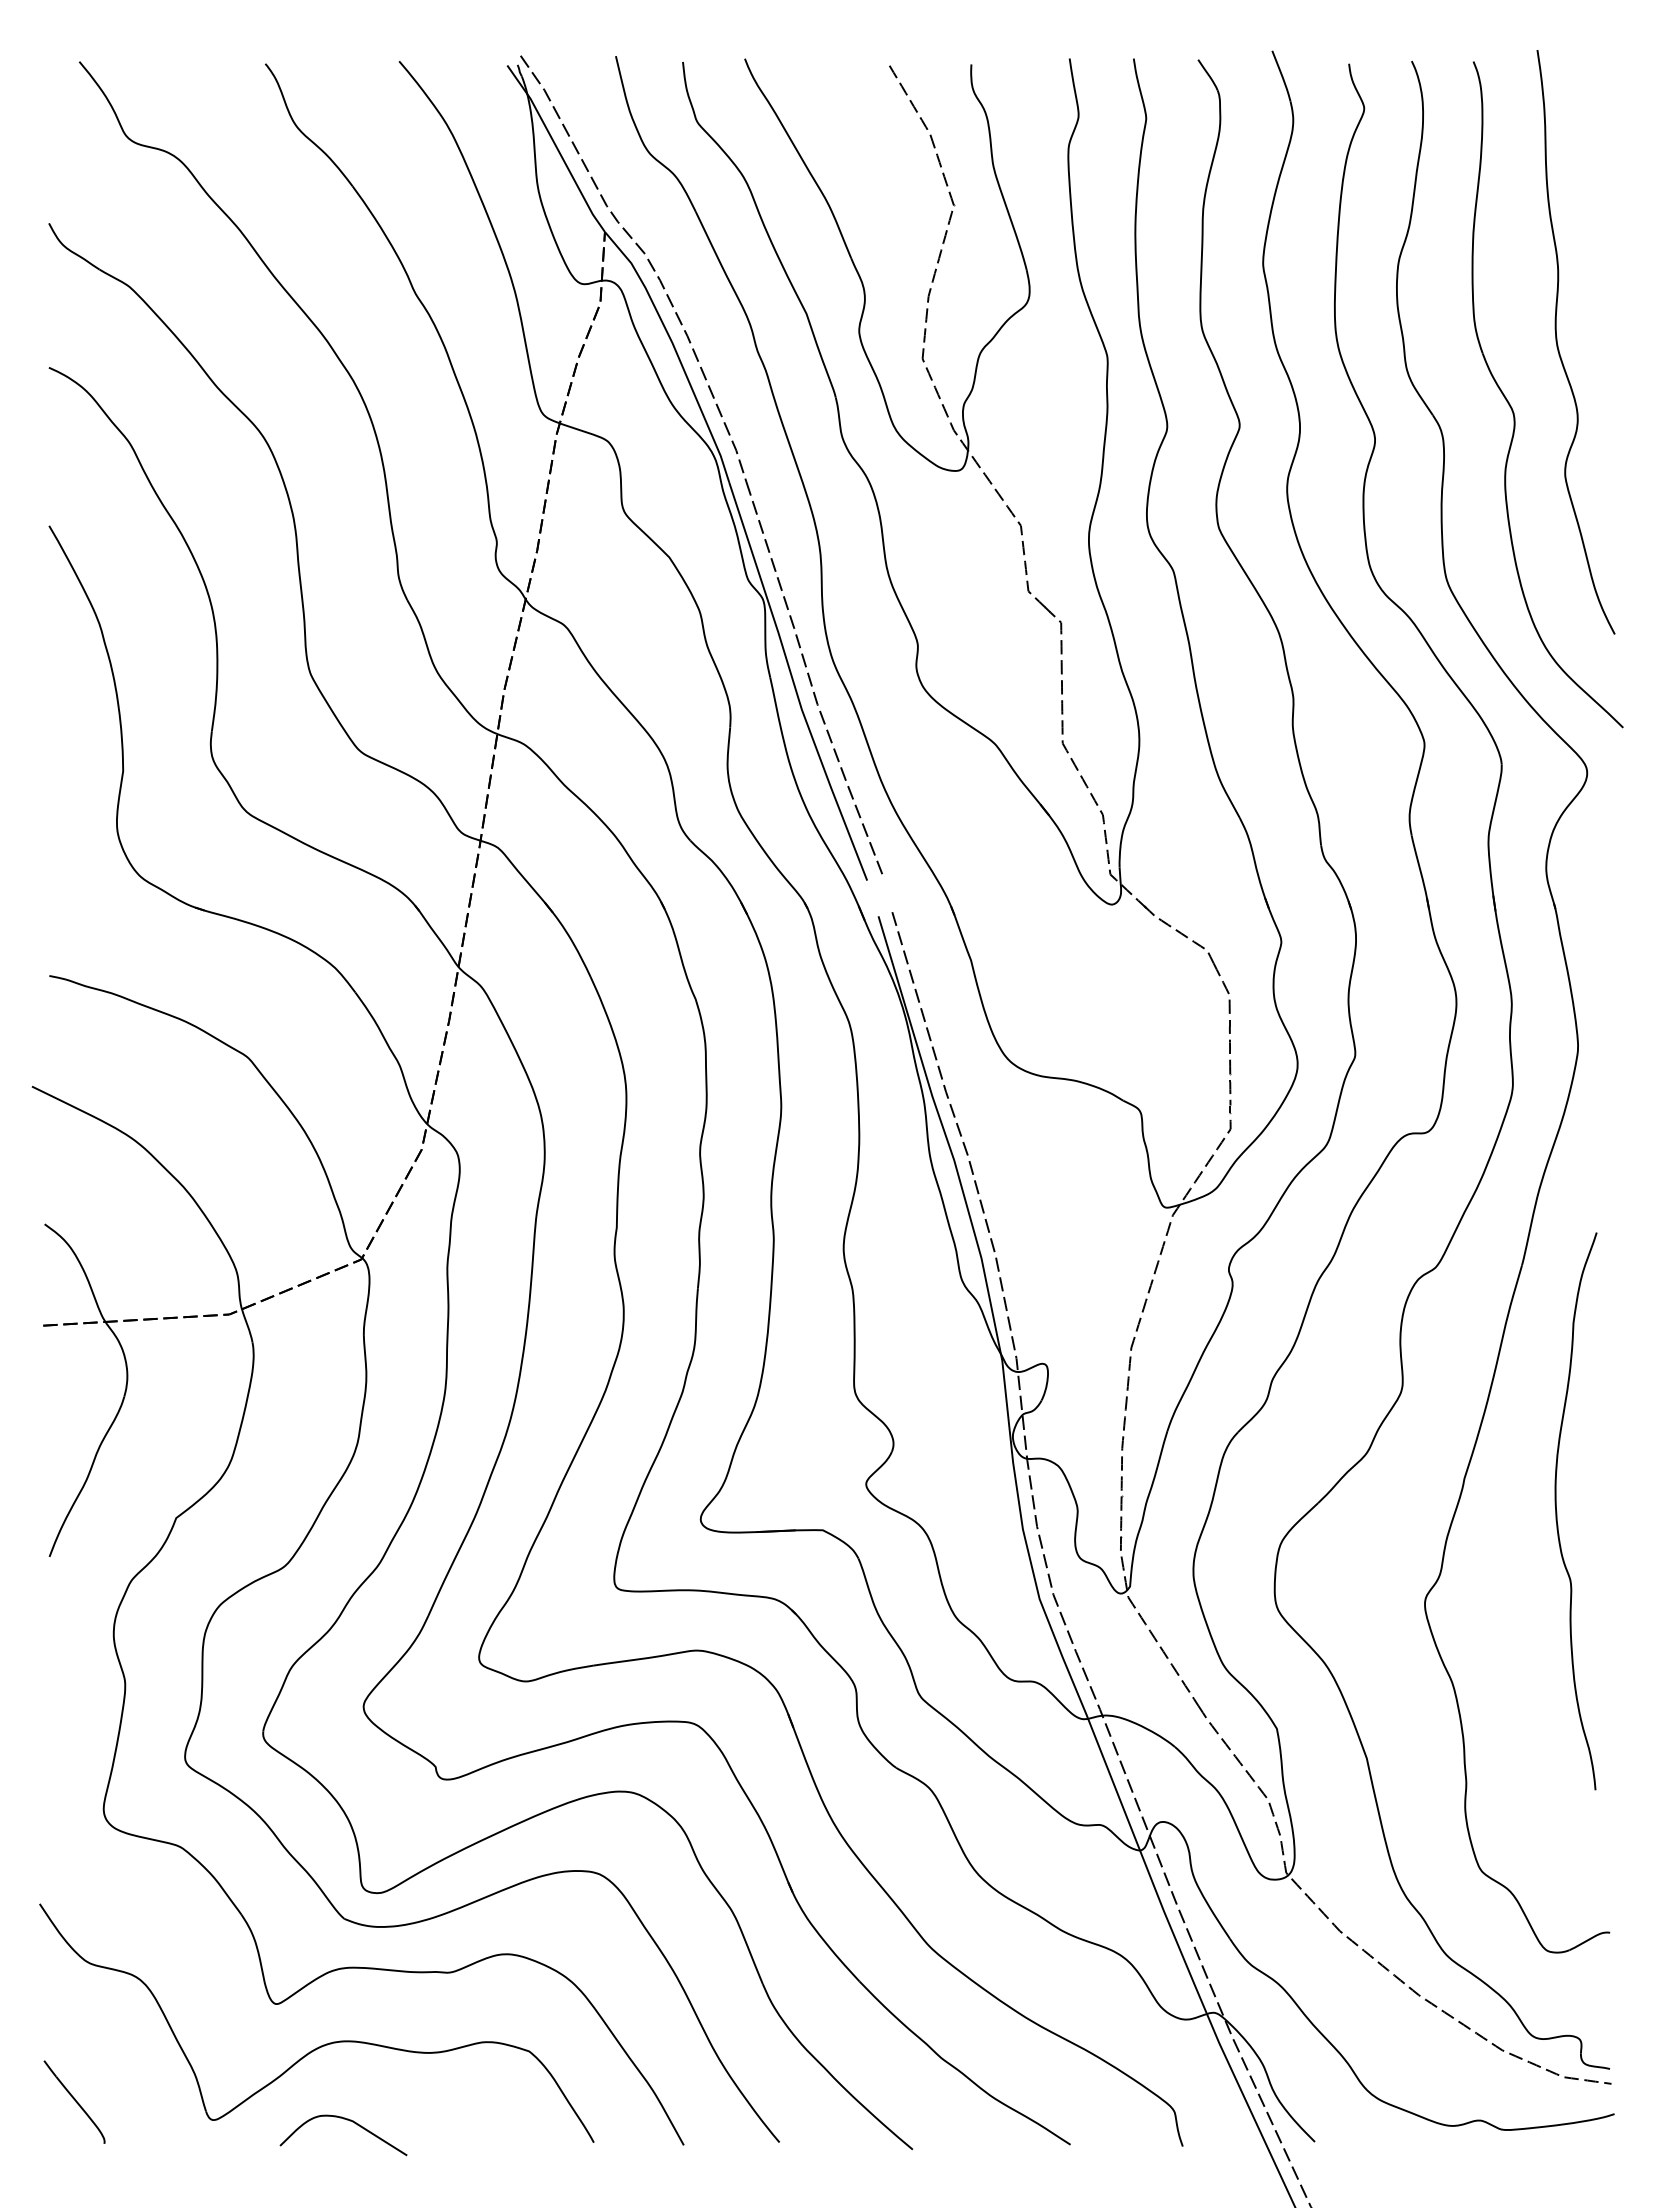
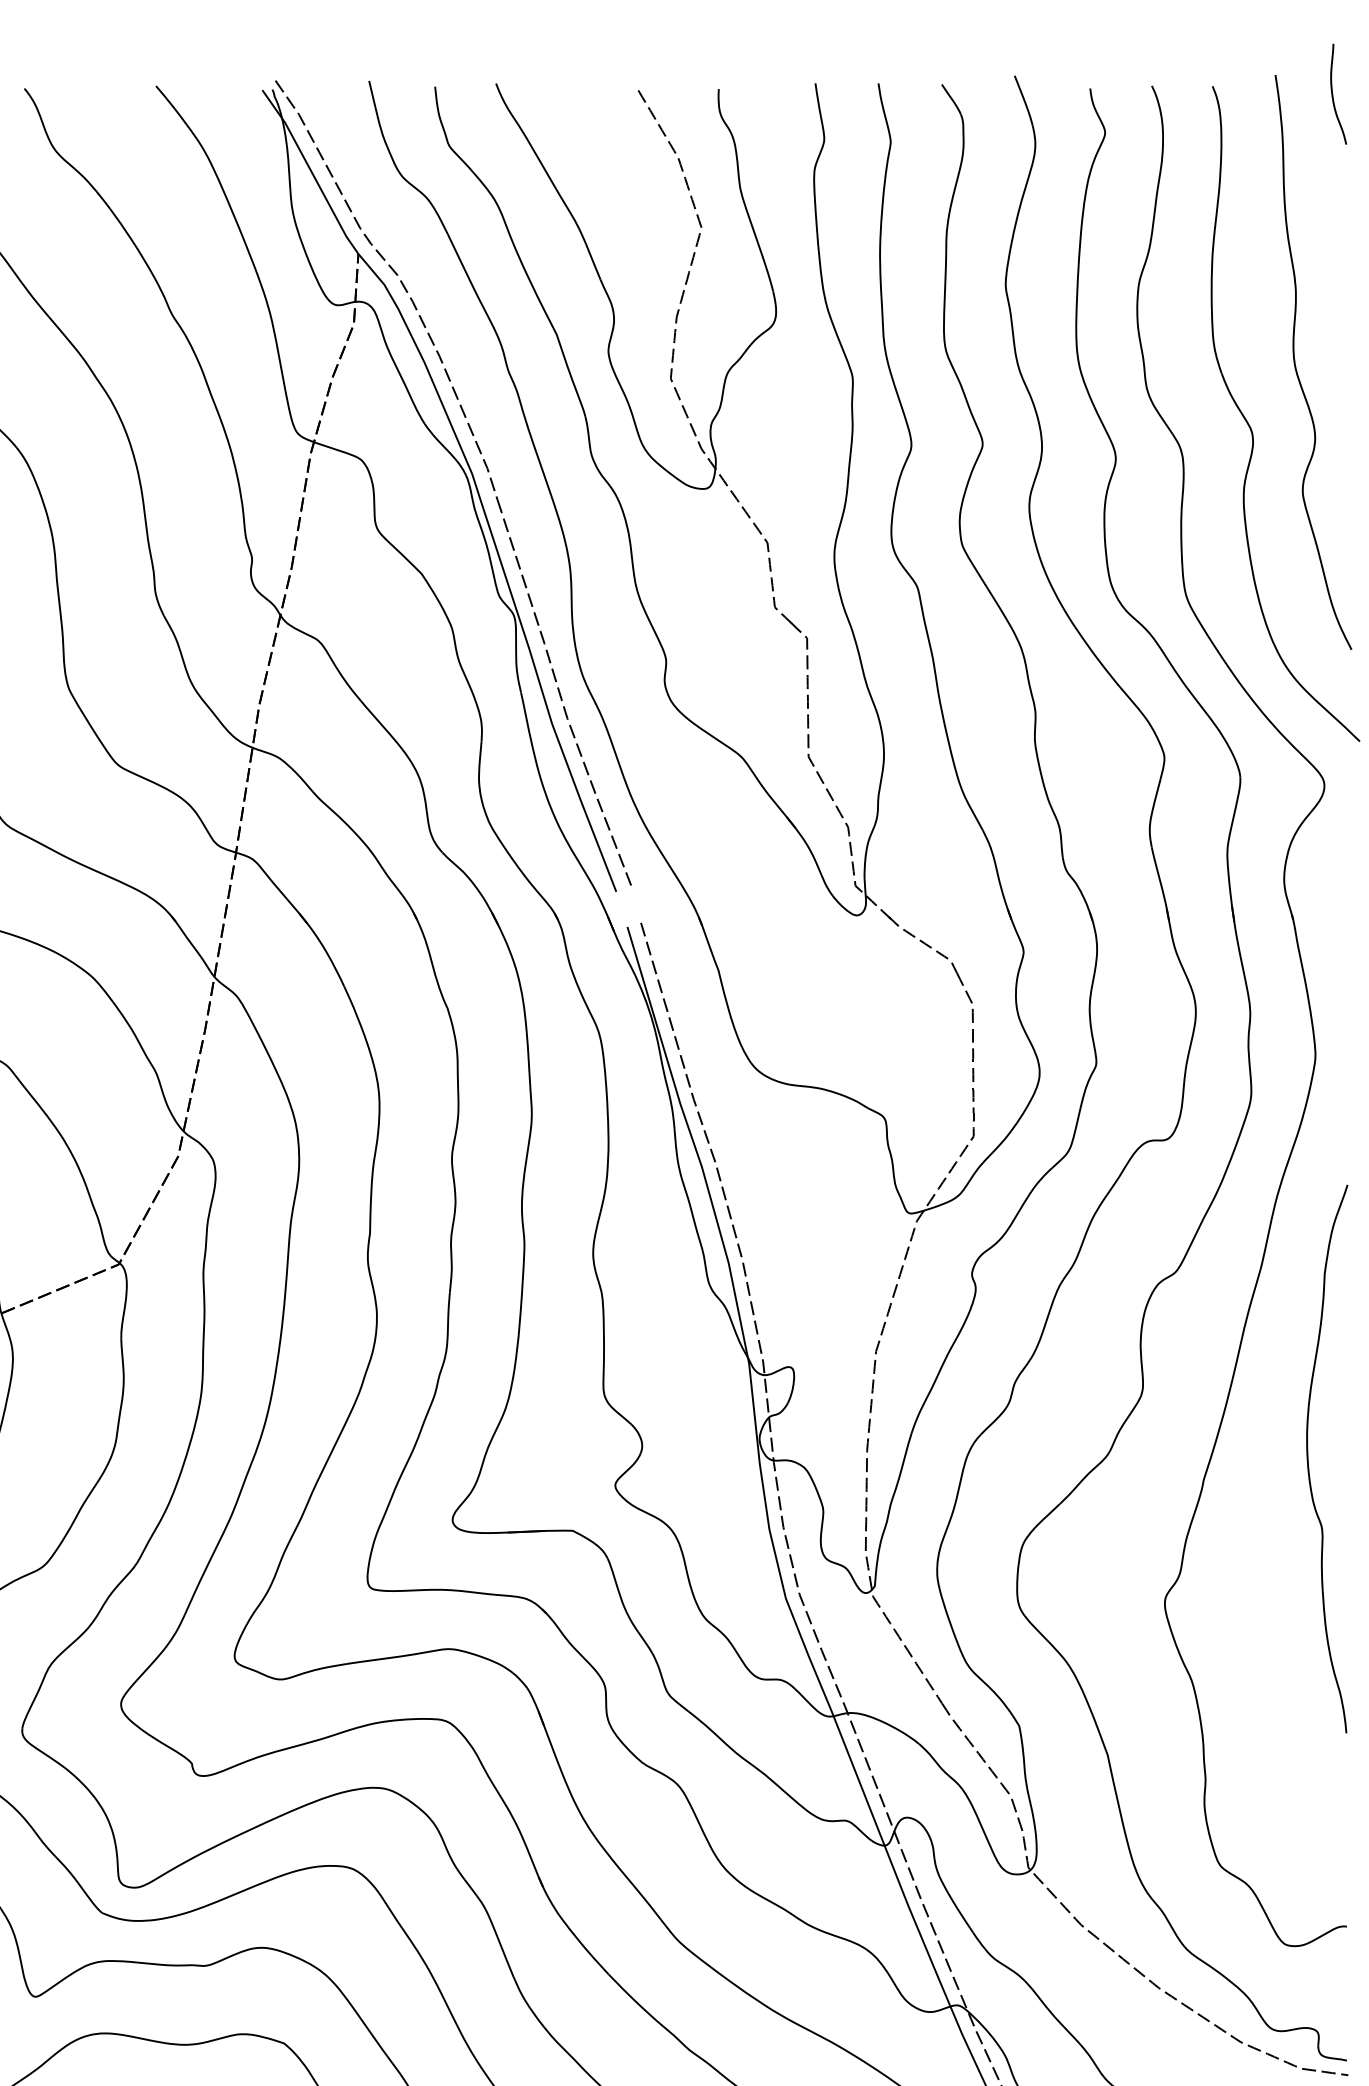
curve: (1596, 70) -> (1333, 95), added
curve: (1557, 1511) -> (1309, 1459), moved

